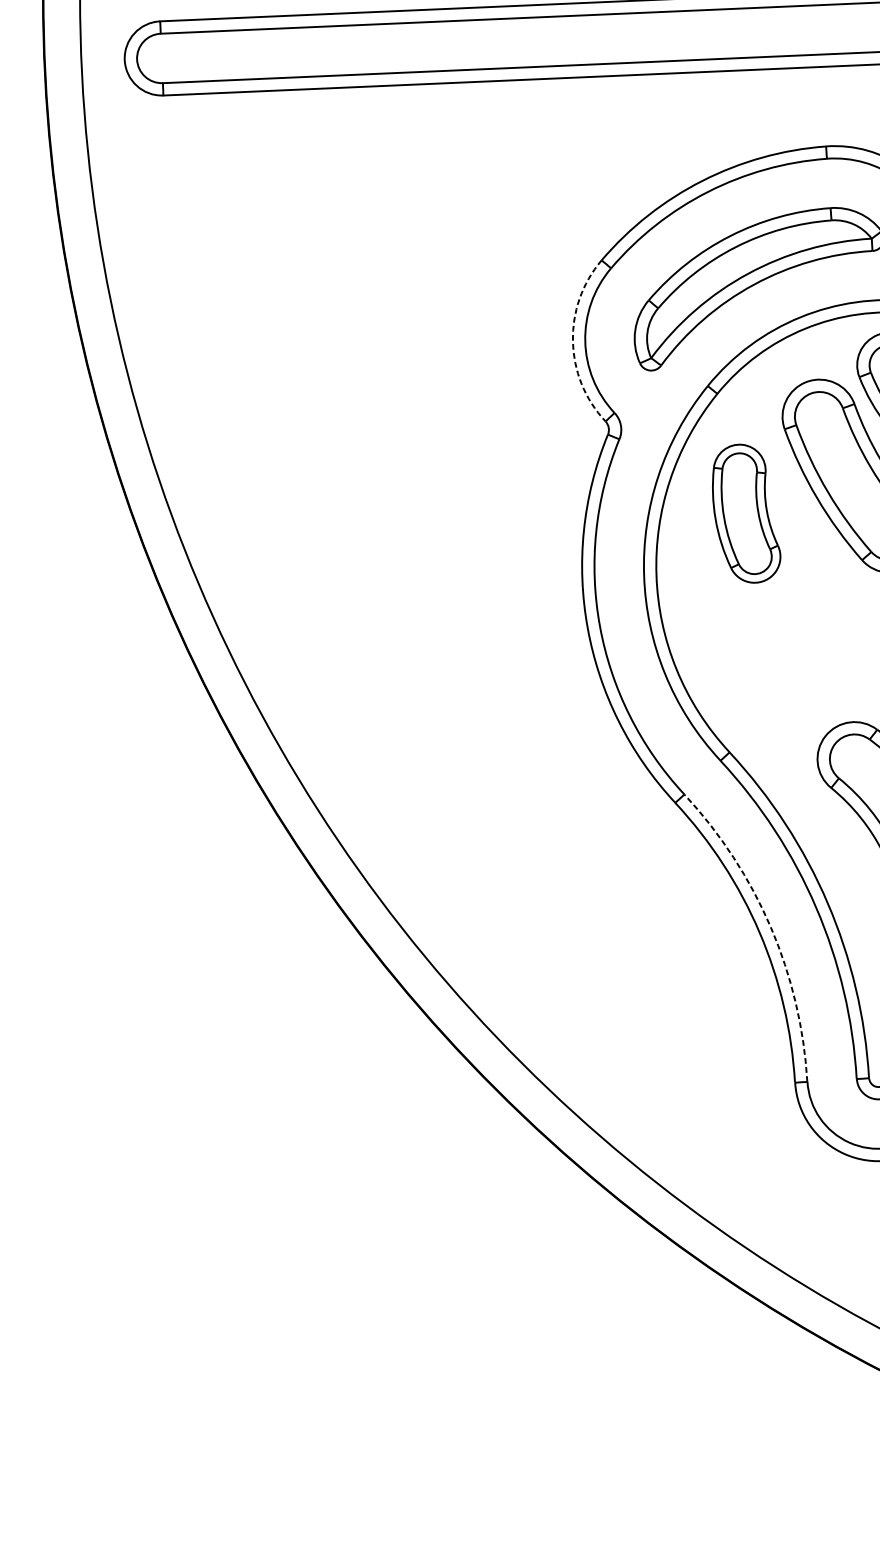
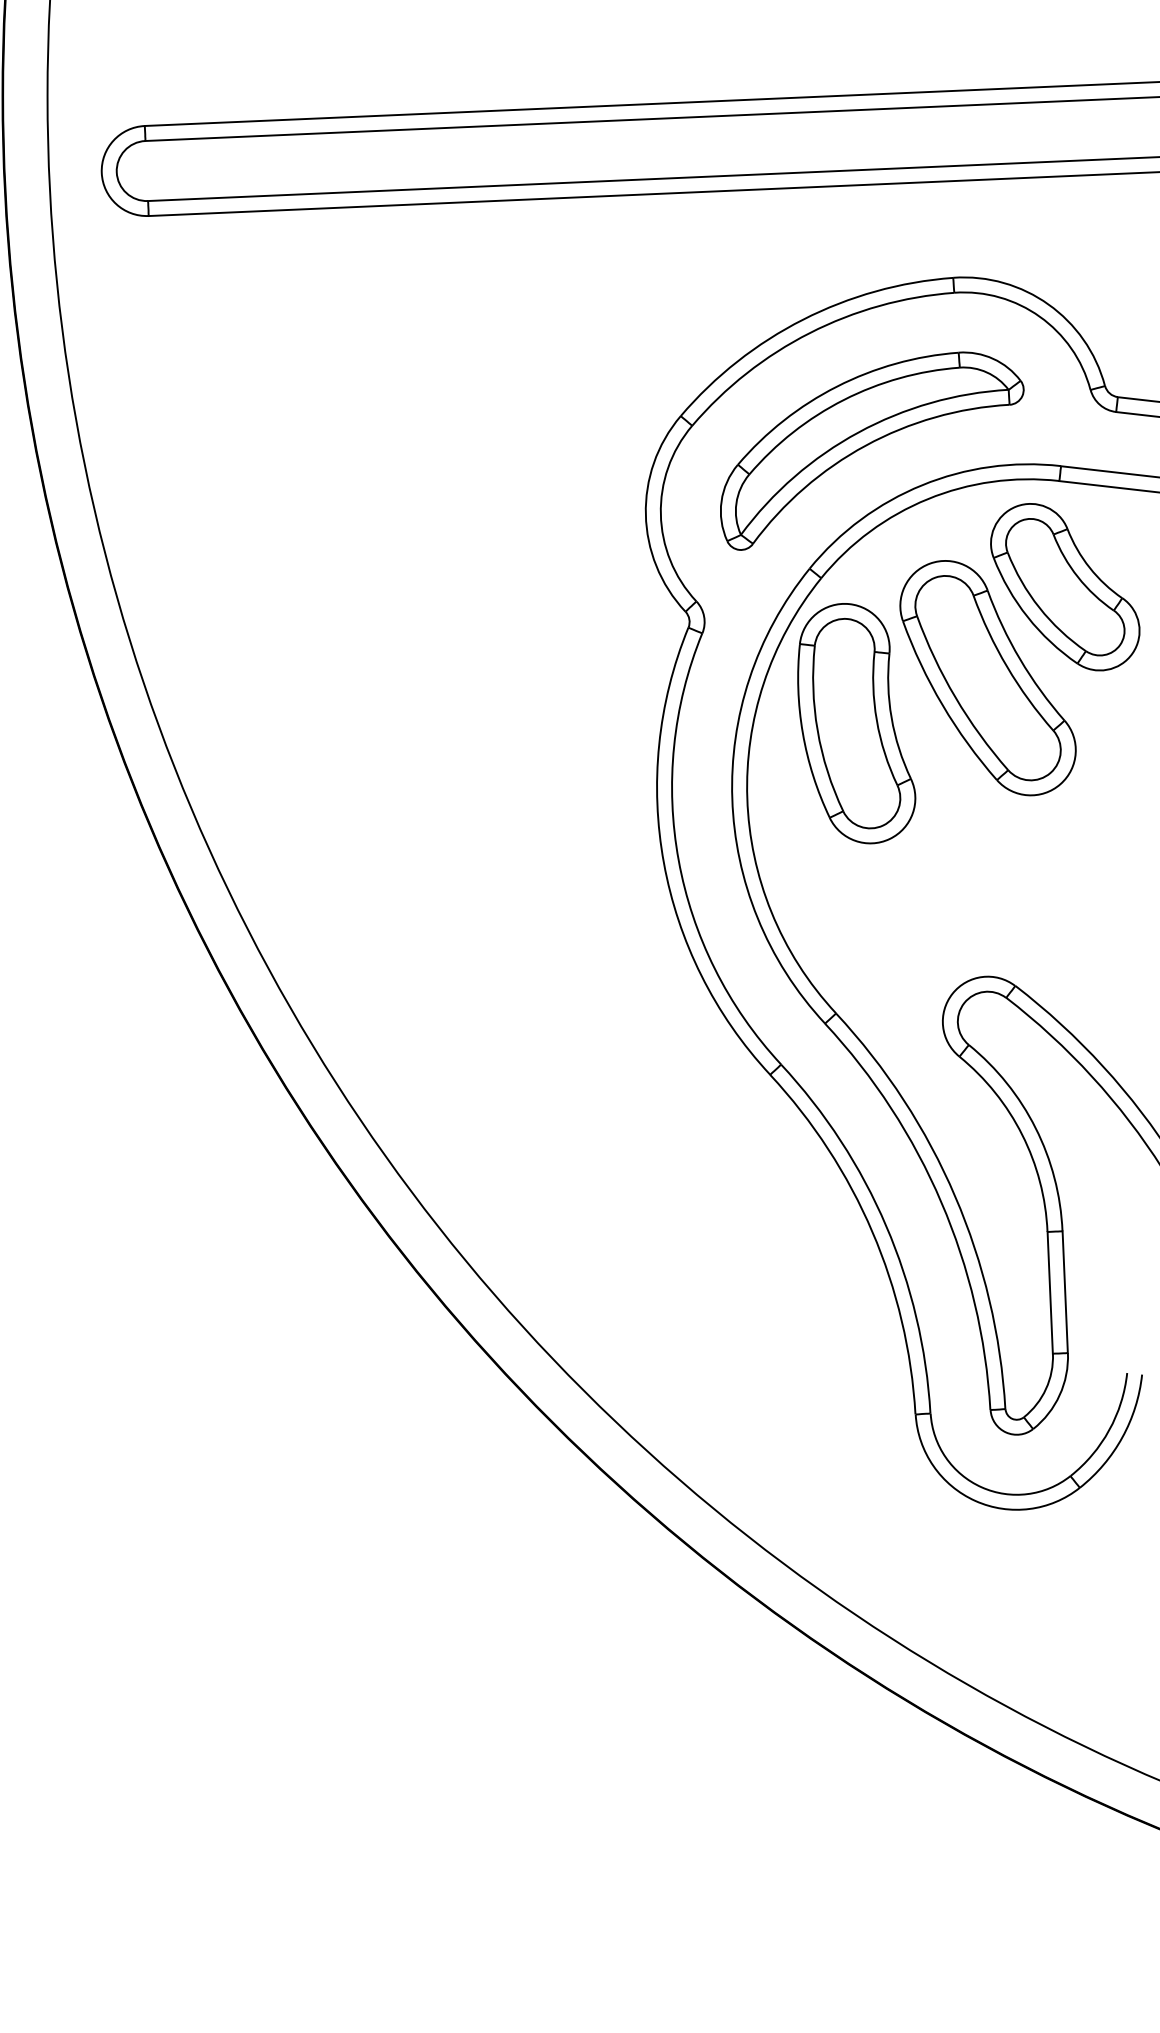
arc: (572, 341) -> (645, 514), dashed -> solid
part: (746, 513) -> (856, 723), size x1.43
arc: (771, 927) -> (886, 1225), dashed -> solid

